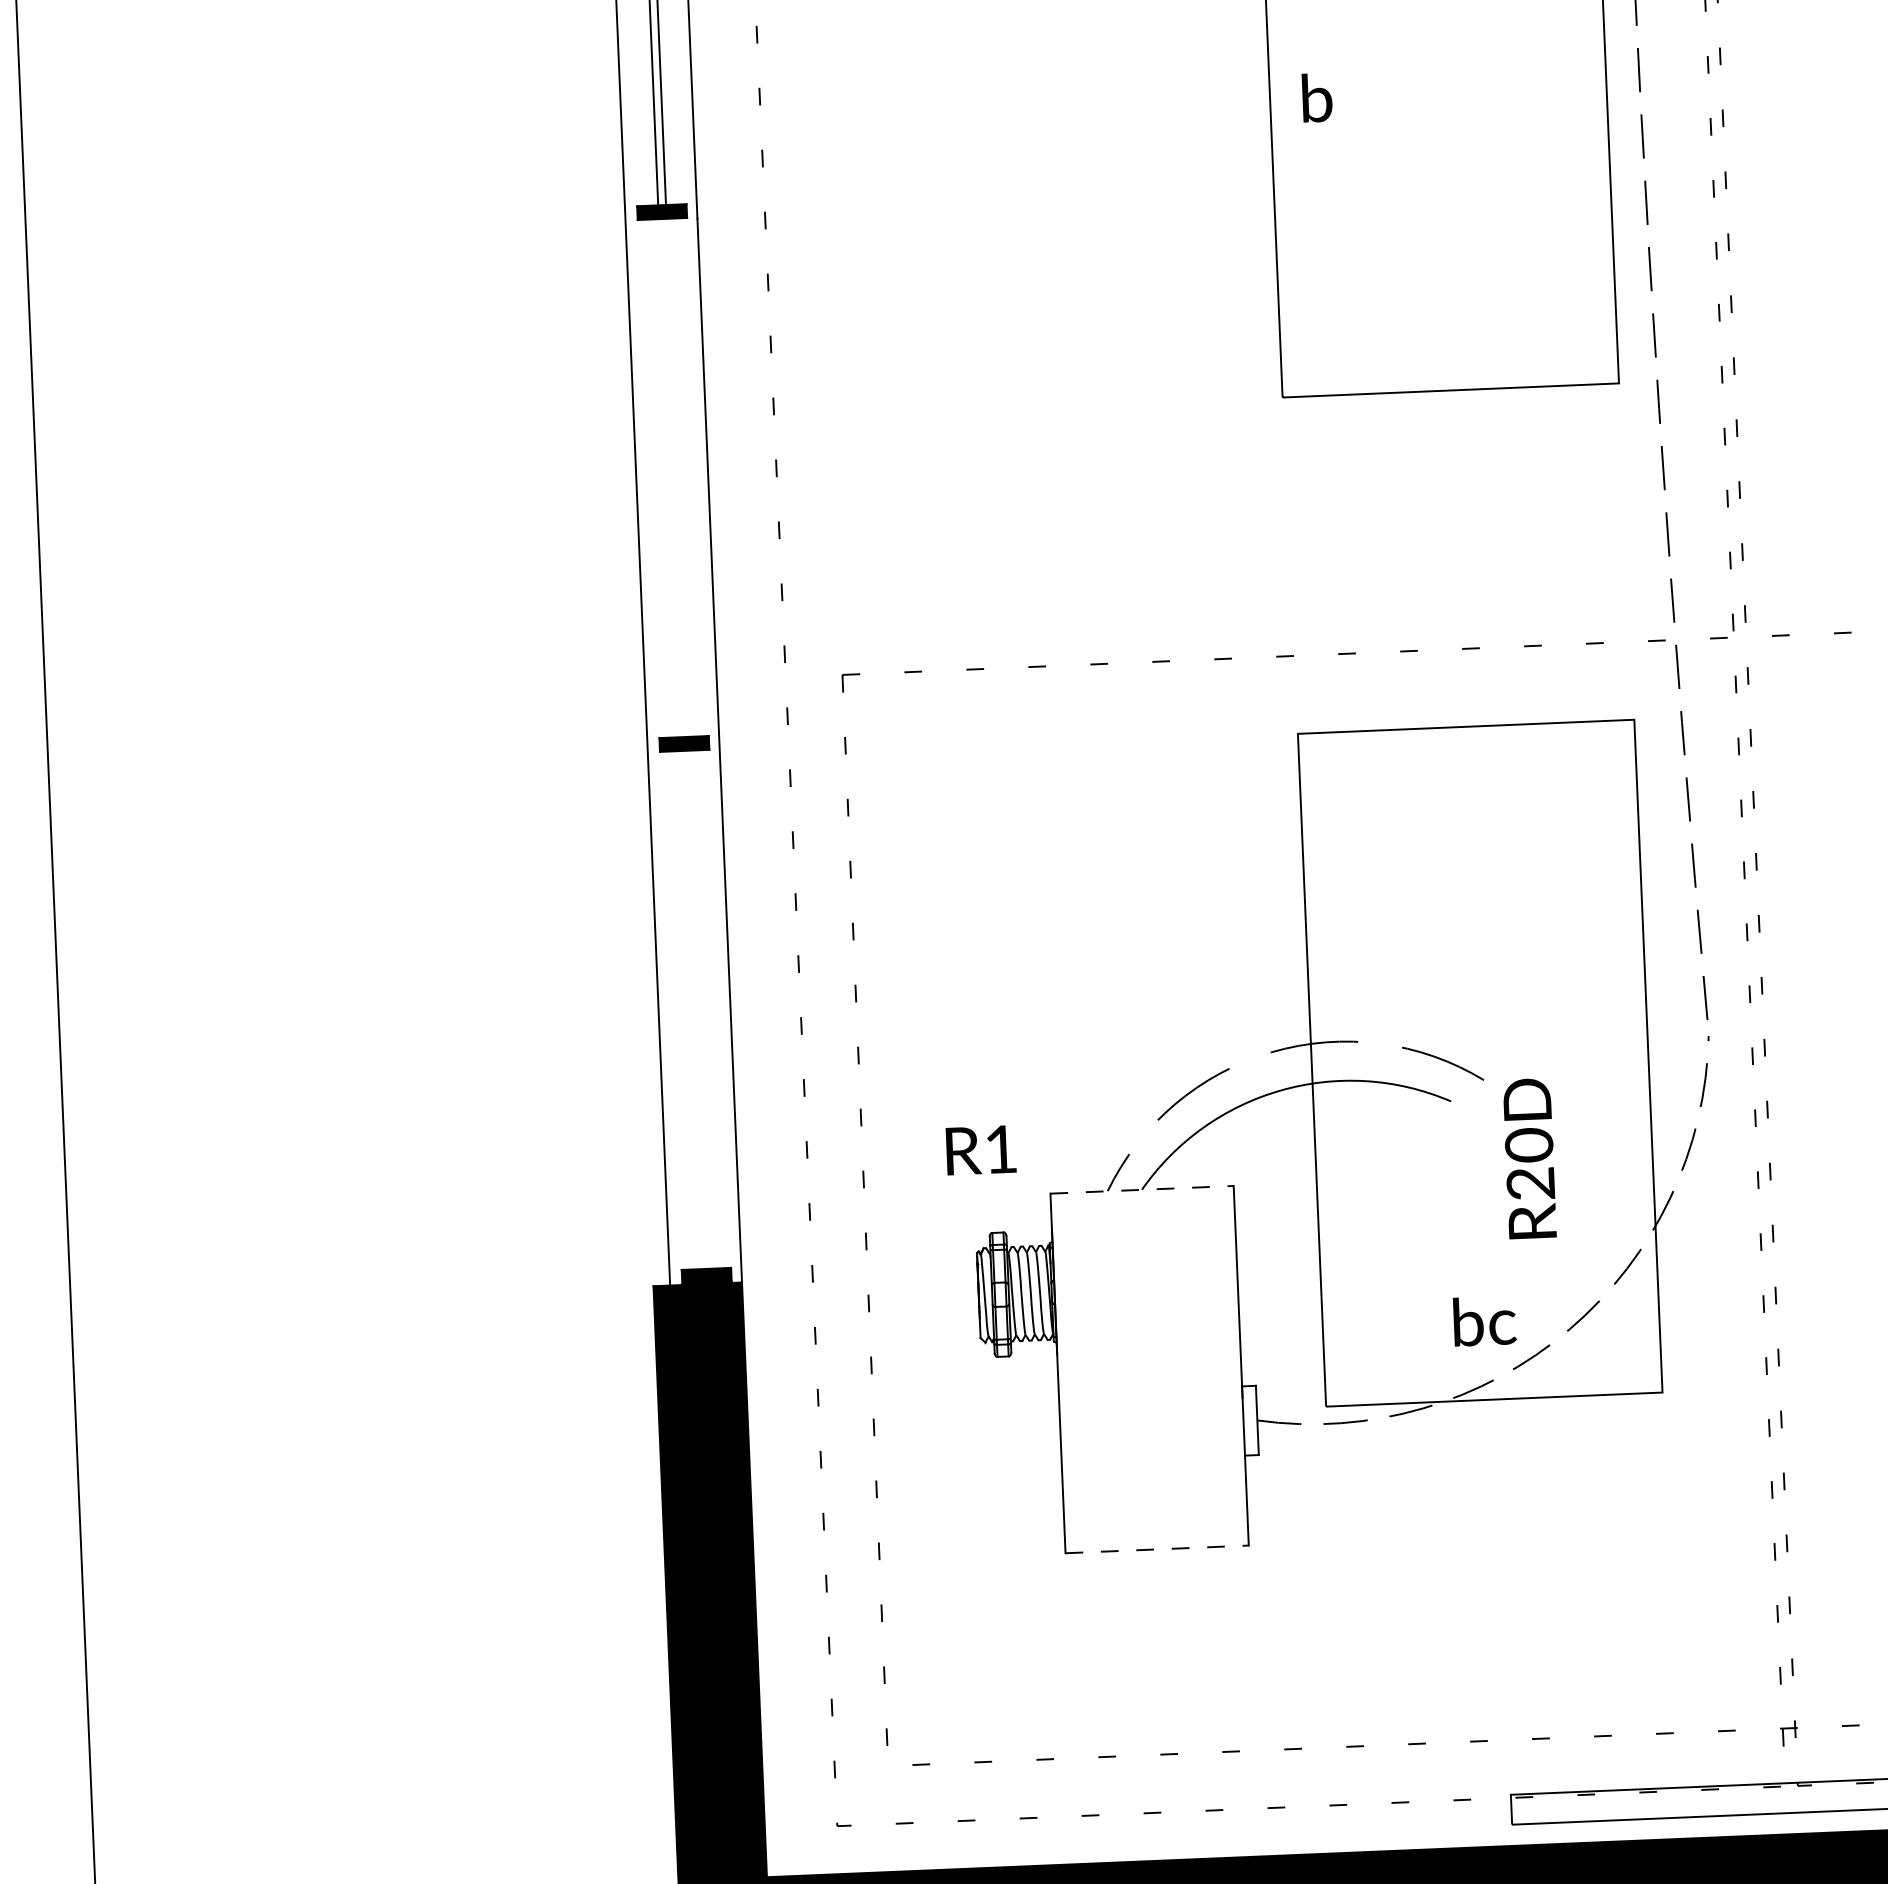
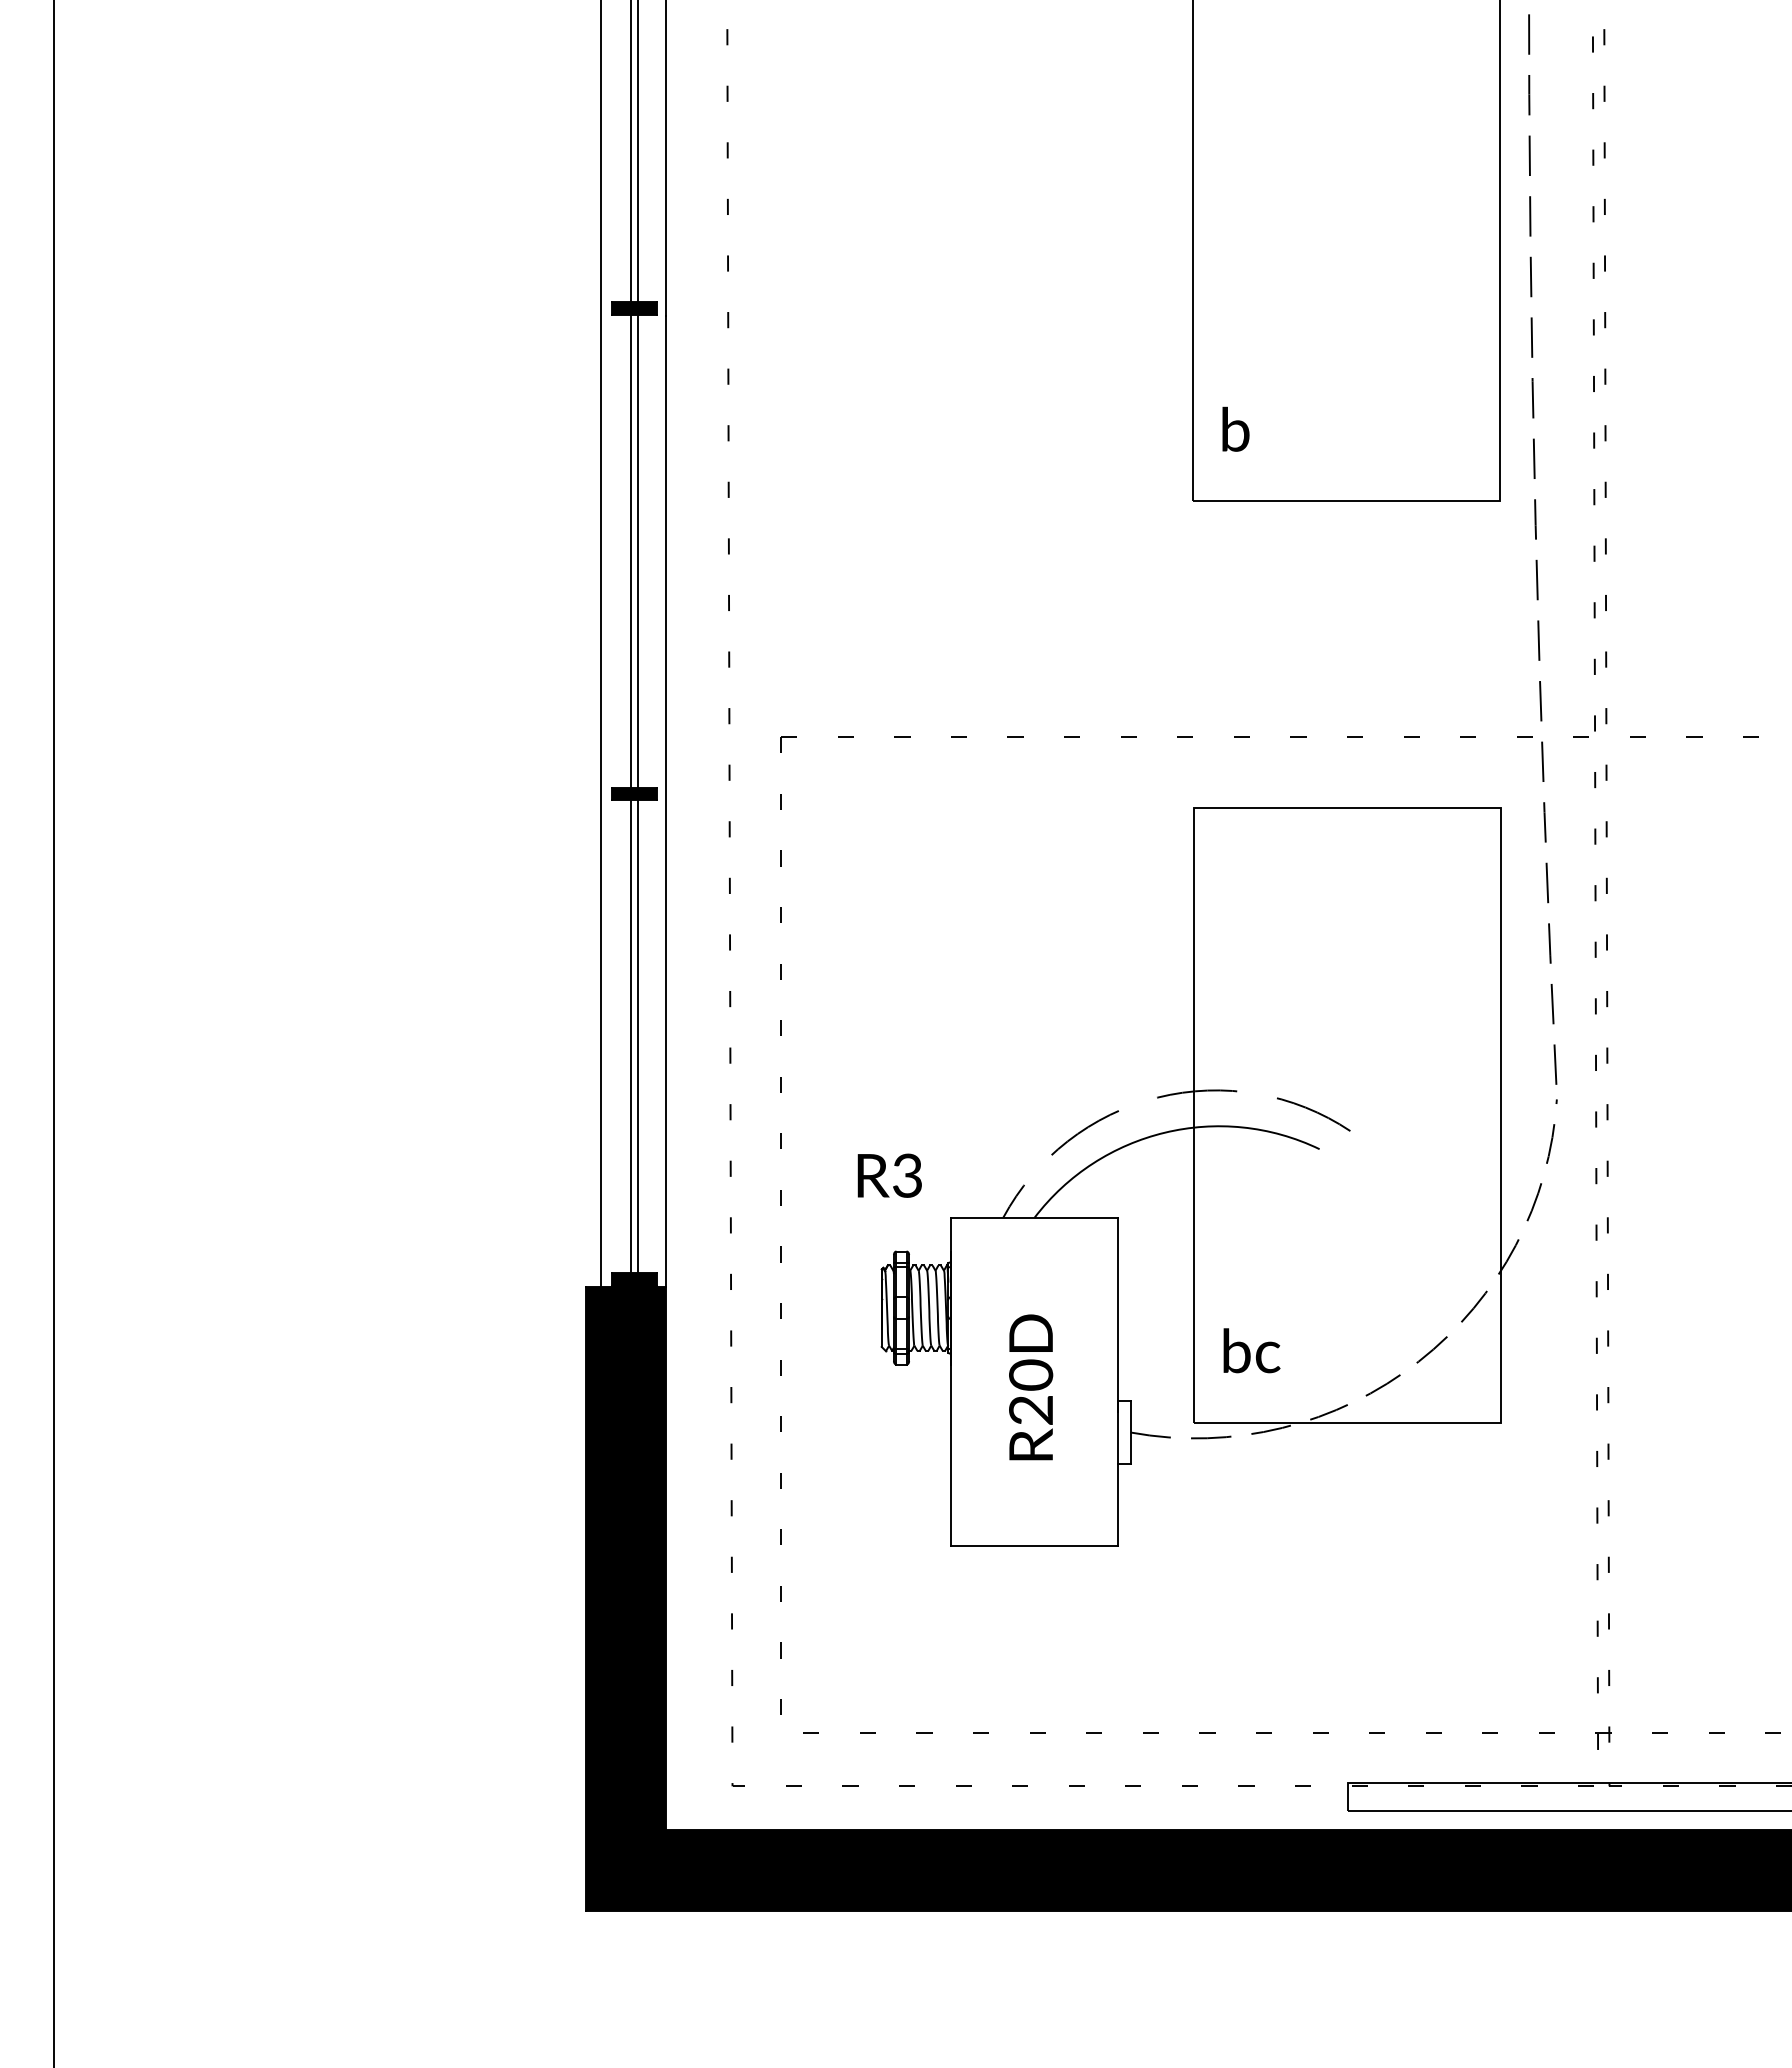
text: (1316, 96) -> (1235, 428), moved
line: (677, 476) -> (638, 550), added
line: (669, 477) -> (631, 550), added
line: (692, 1009) -> (631, 1036), added
line: (699, 1009) -> (638, 1036), added
text: (1000, 1149) -> (907, 1175), R1 -> R3
text: (1530, 1158) -> (1031, 1387), moved
line: (1141, 1189) -> (1034, 1217), dashed -> solid
text: (1484, 1320) -> (1251, 1350), moved
line: (1157, 1549) -> (1034, 1546), dashed -> solid

